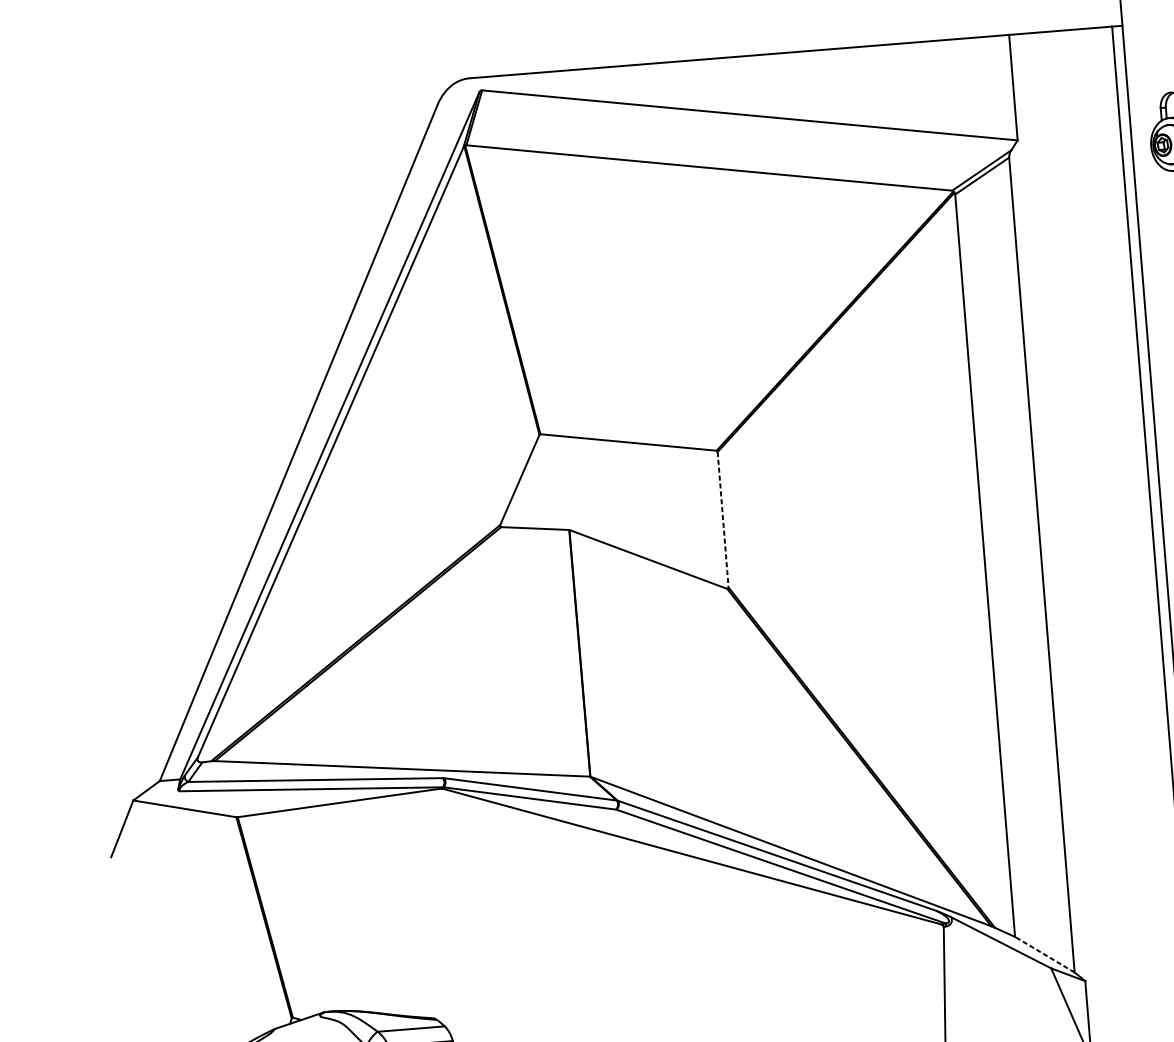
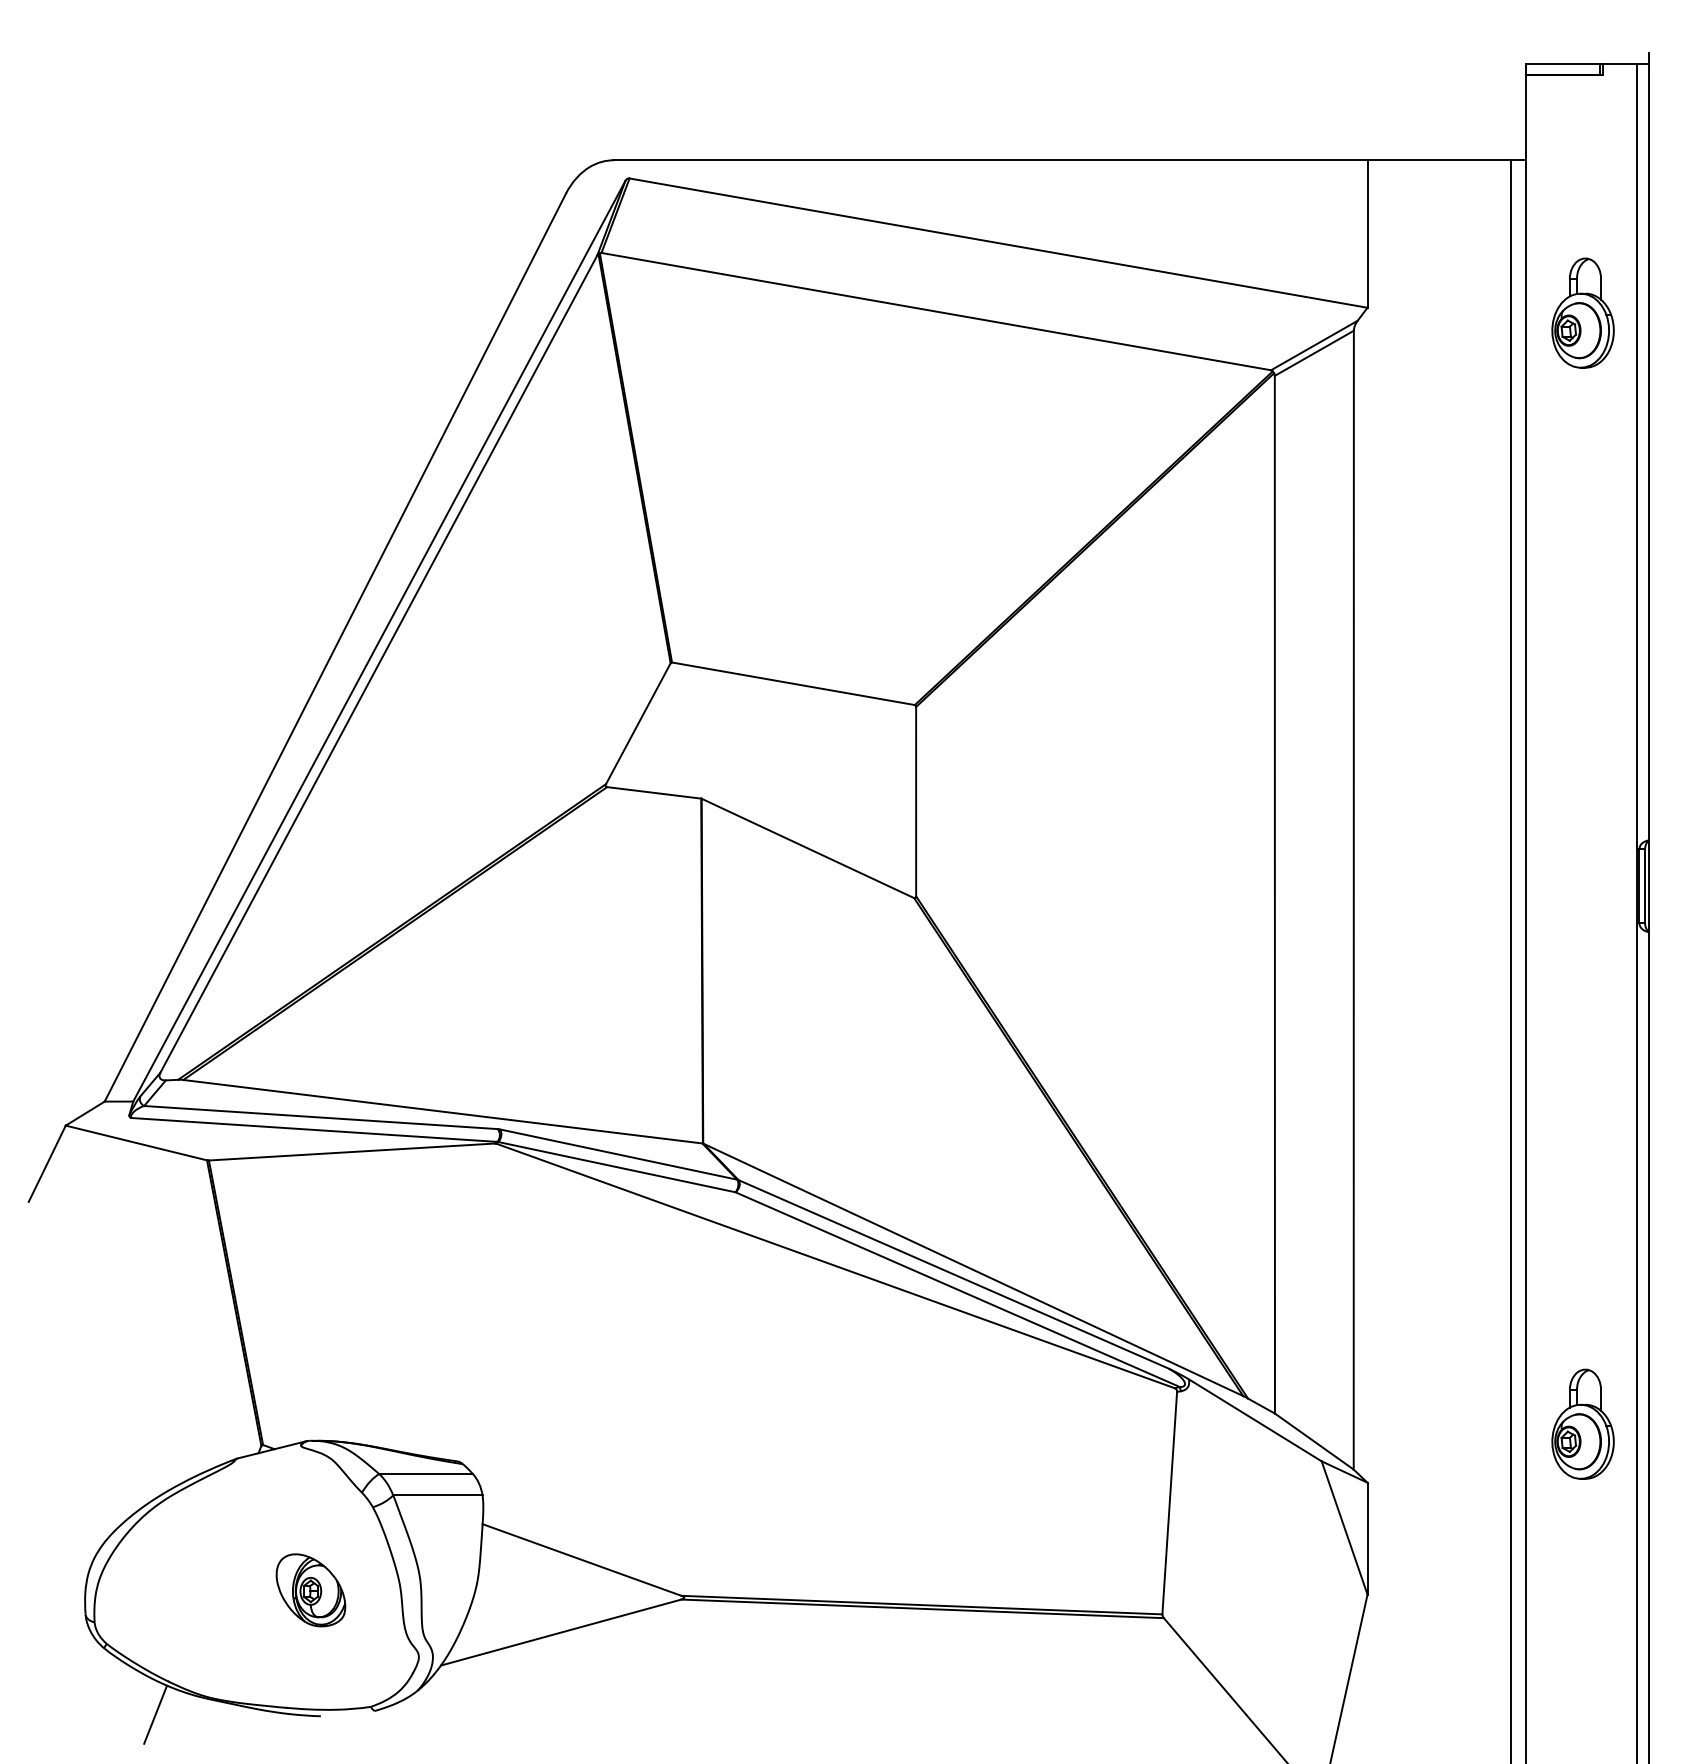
line: (723, 519) -> (916, 801), dashed -> solid
line: (1044, 954) -> (1313, 1441), dashed -> solid

